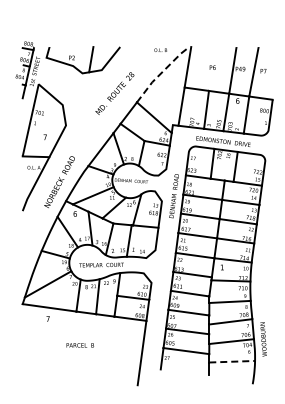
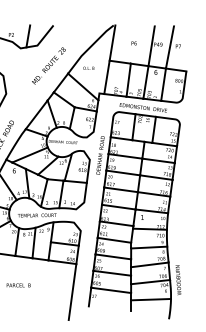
text: (160, 49) -> (88, 67), moved
line: (161, 73) -> (89, 48), dashed -> solid
line: (232, 361) -> (151, 299), dashed -> solid

